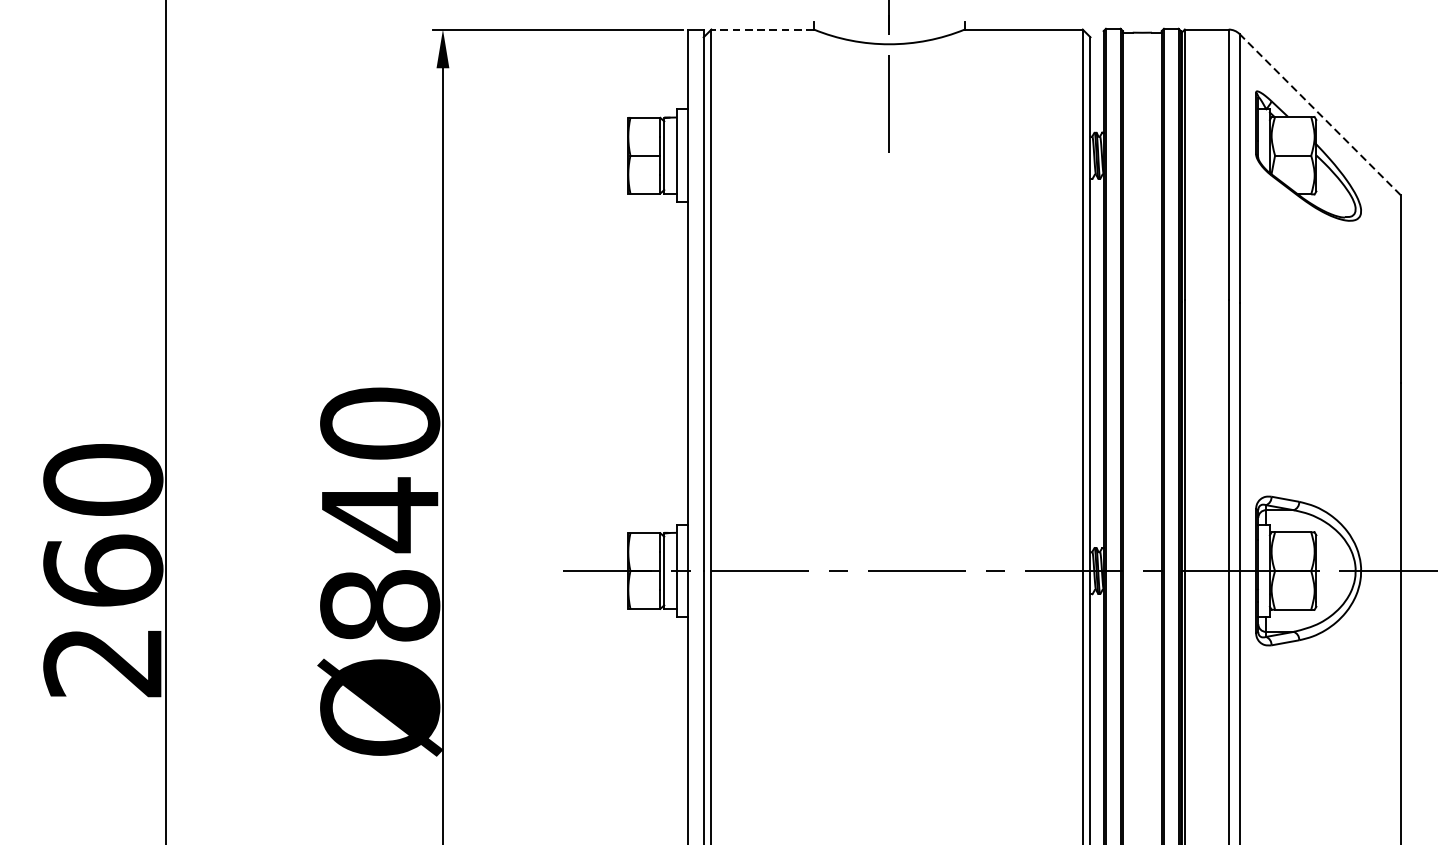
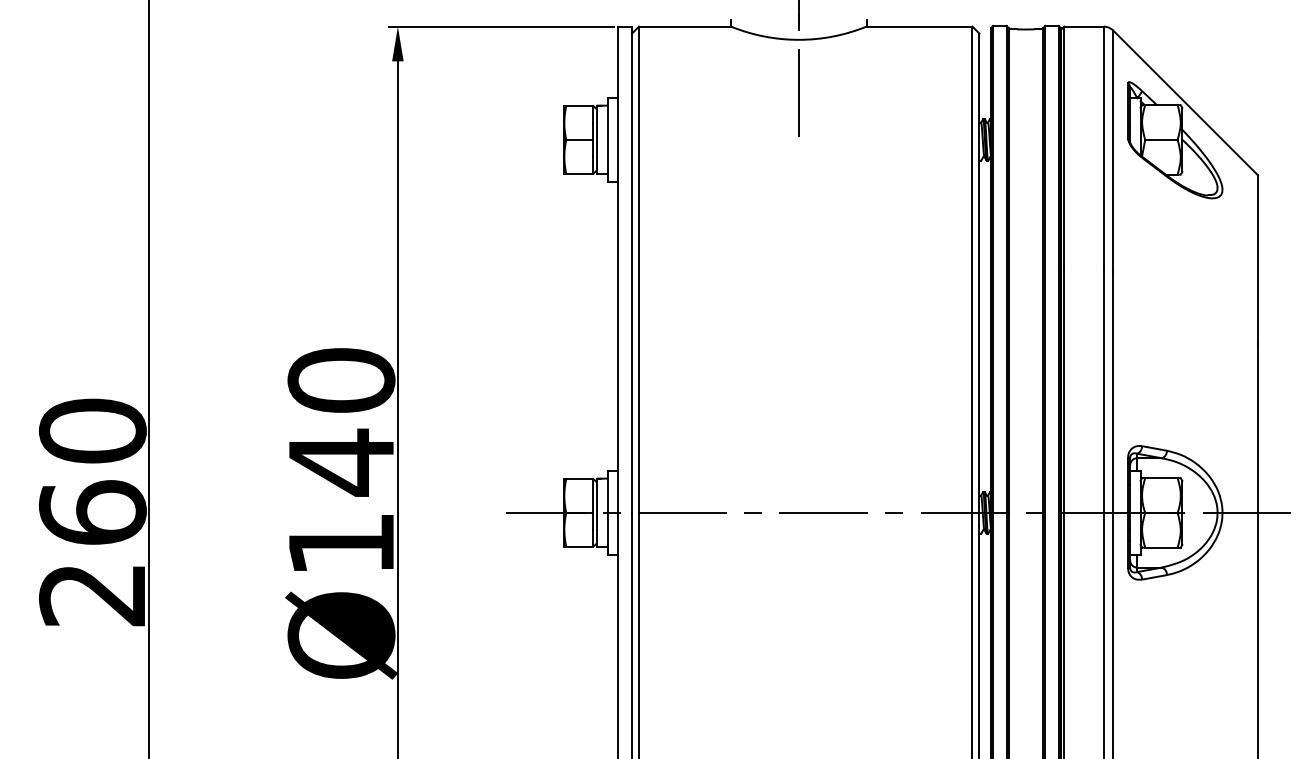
line: (762, 29) -> (684, 26), dashed -> solid
line: (1319, 114) -> (1185, 102), dashed -> solid
text: (380, 606) -> (341, 544), Ø840 -> Ø140

